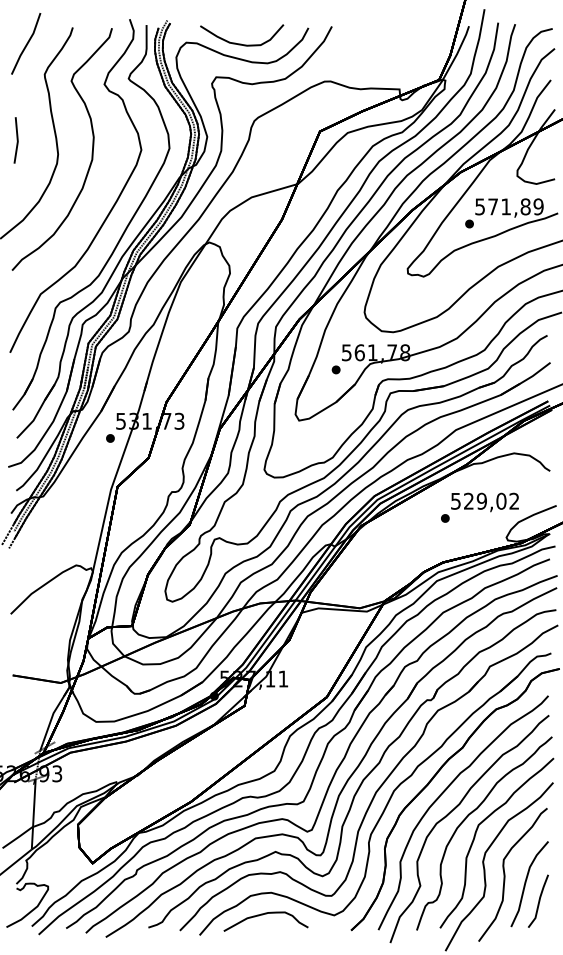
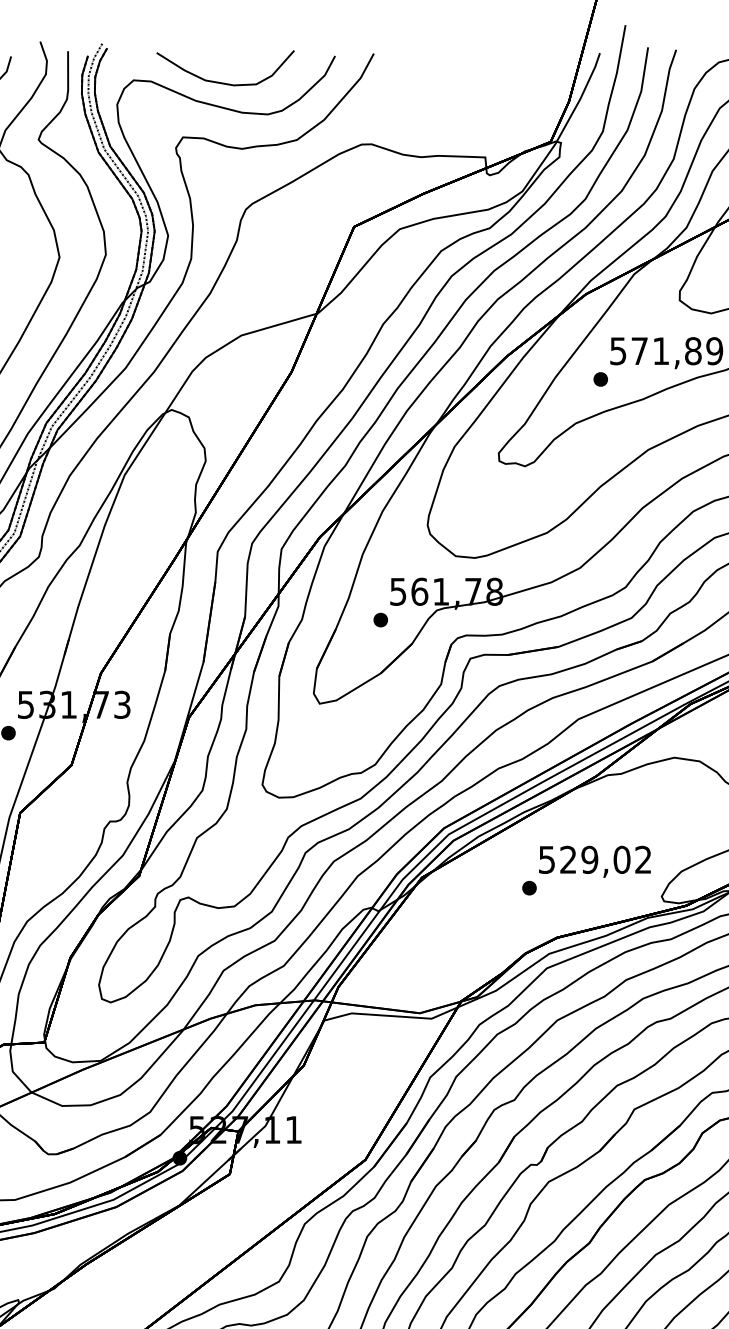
text: (479, 507) -> (585, 870), moved

